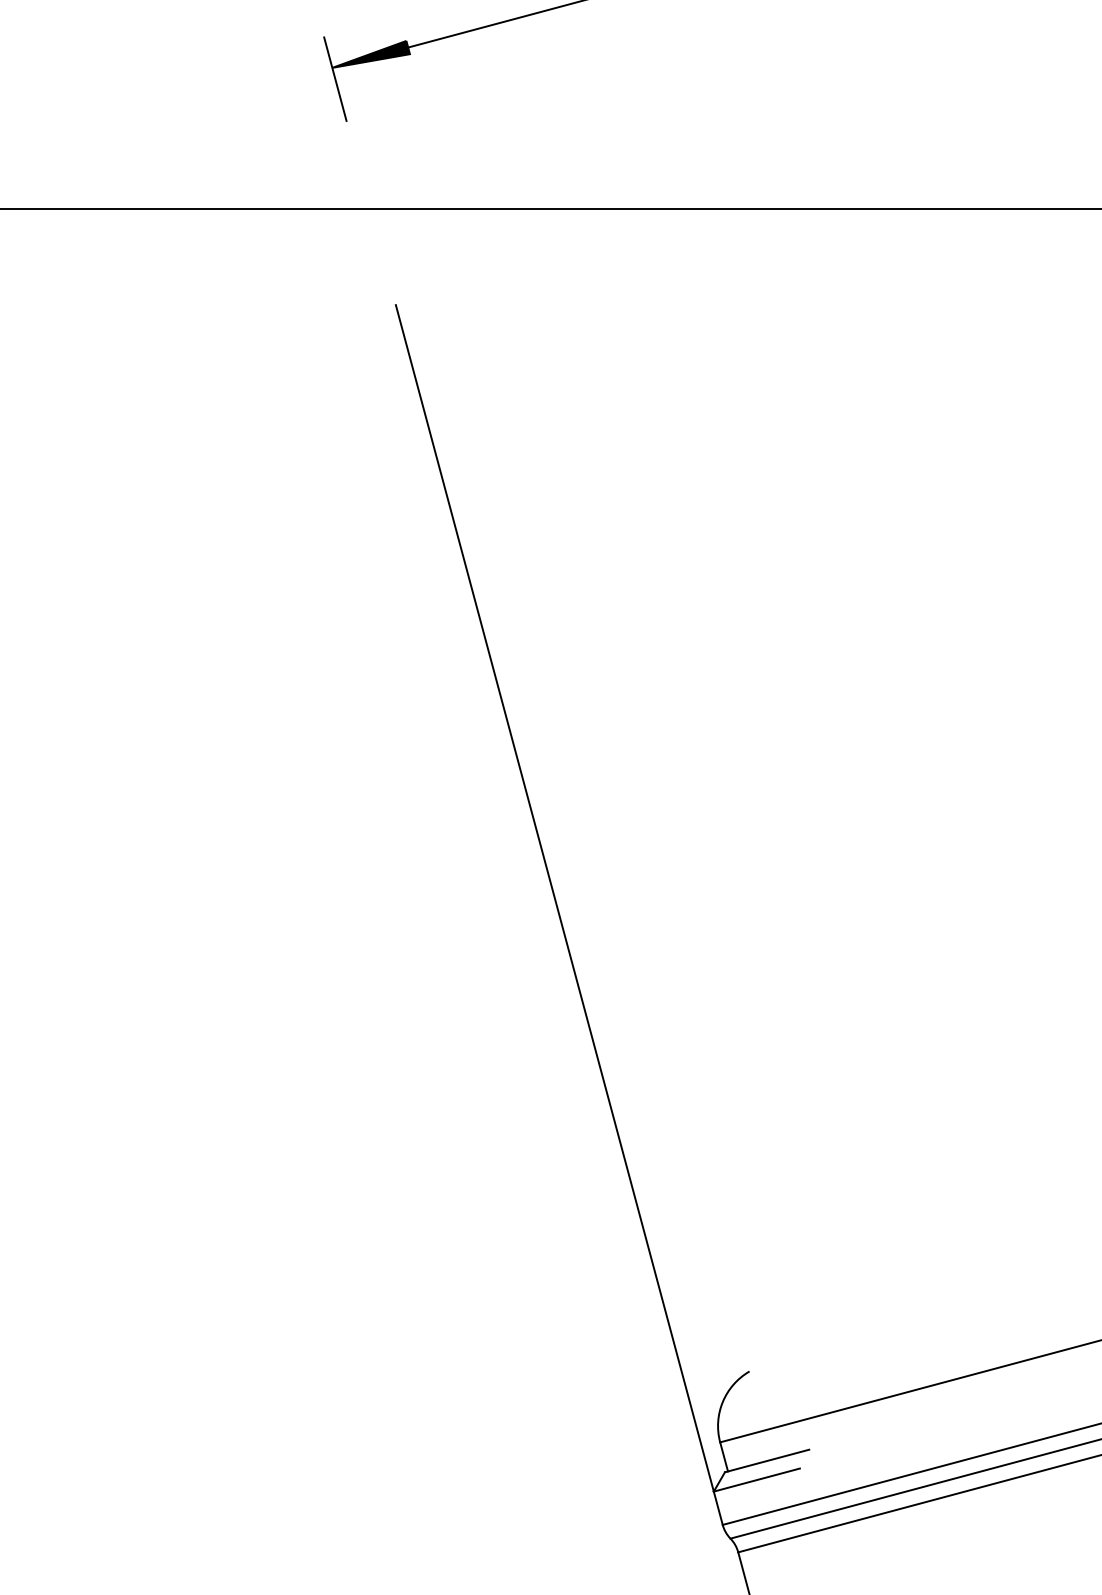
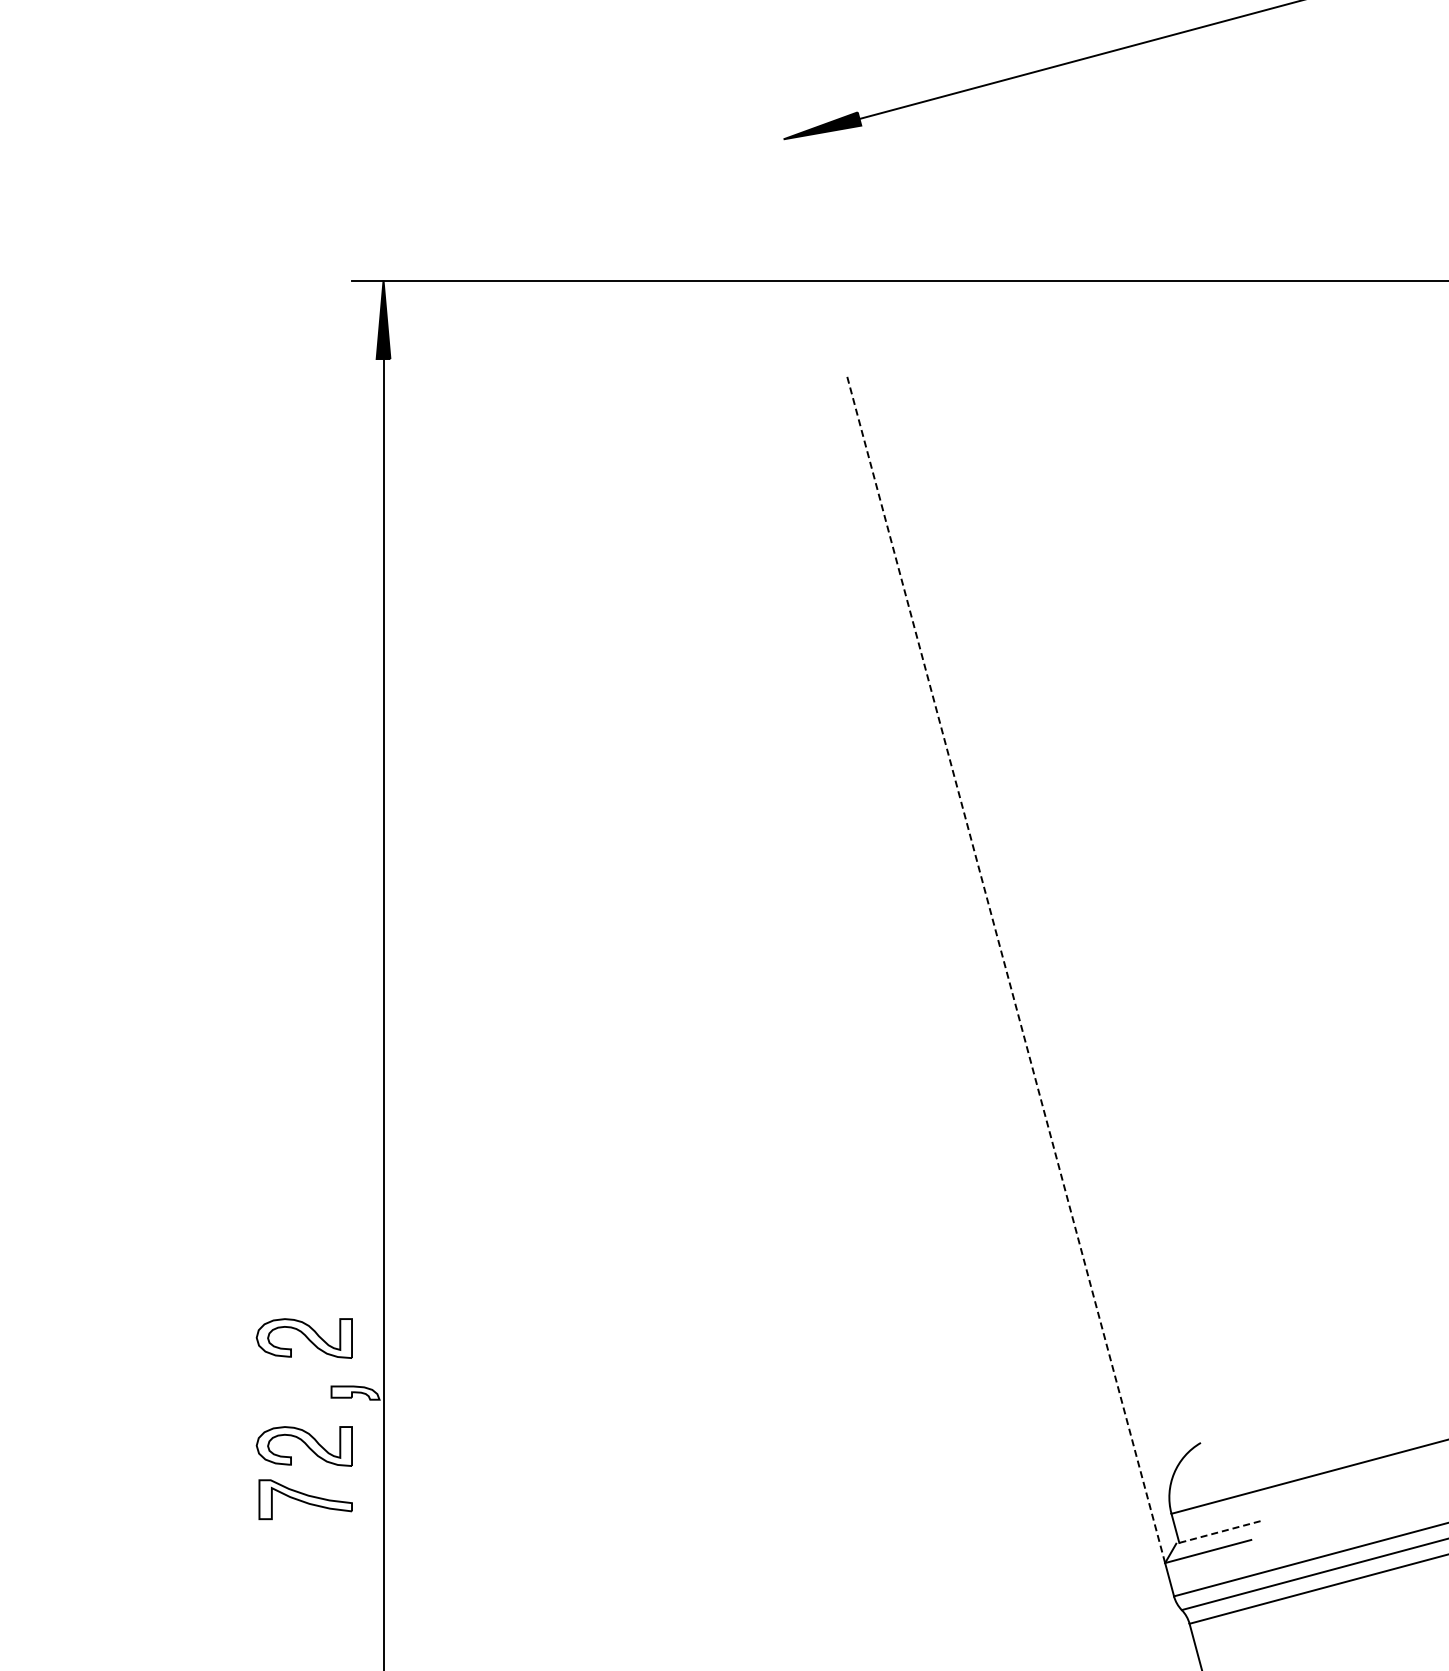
line: (335, 79) -> (786, 150), removed
line: (555, 898) -> (1006, 969), solid -> dashed
line: (767, 1461) -> (1218, 1532), solid -> dashed

